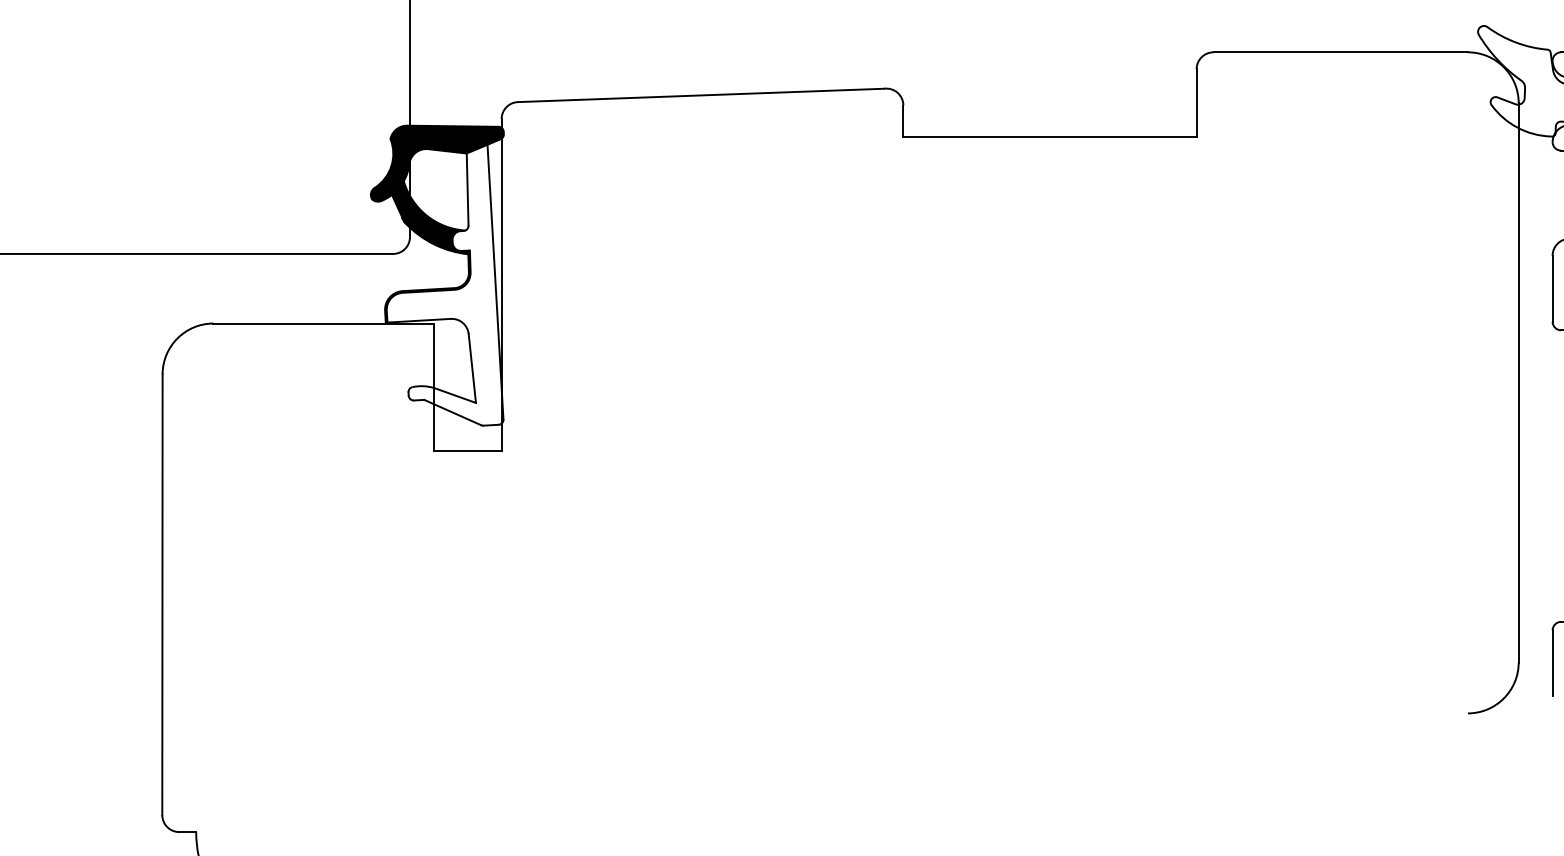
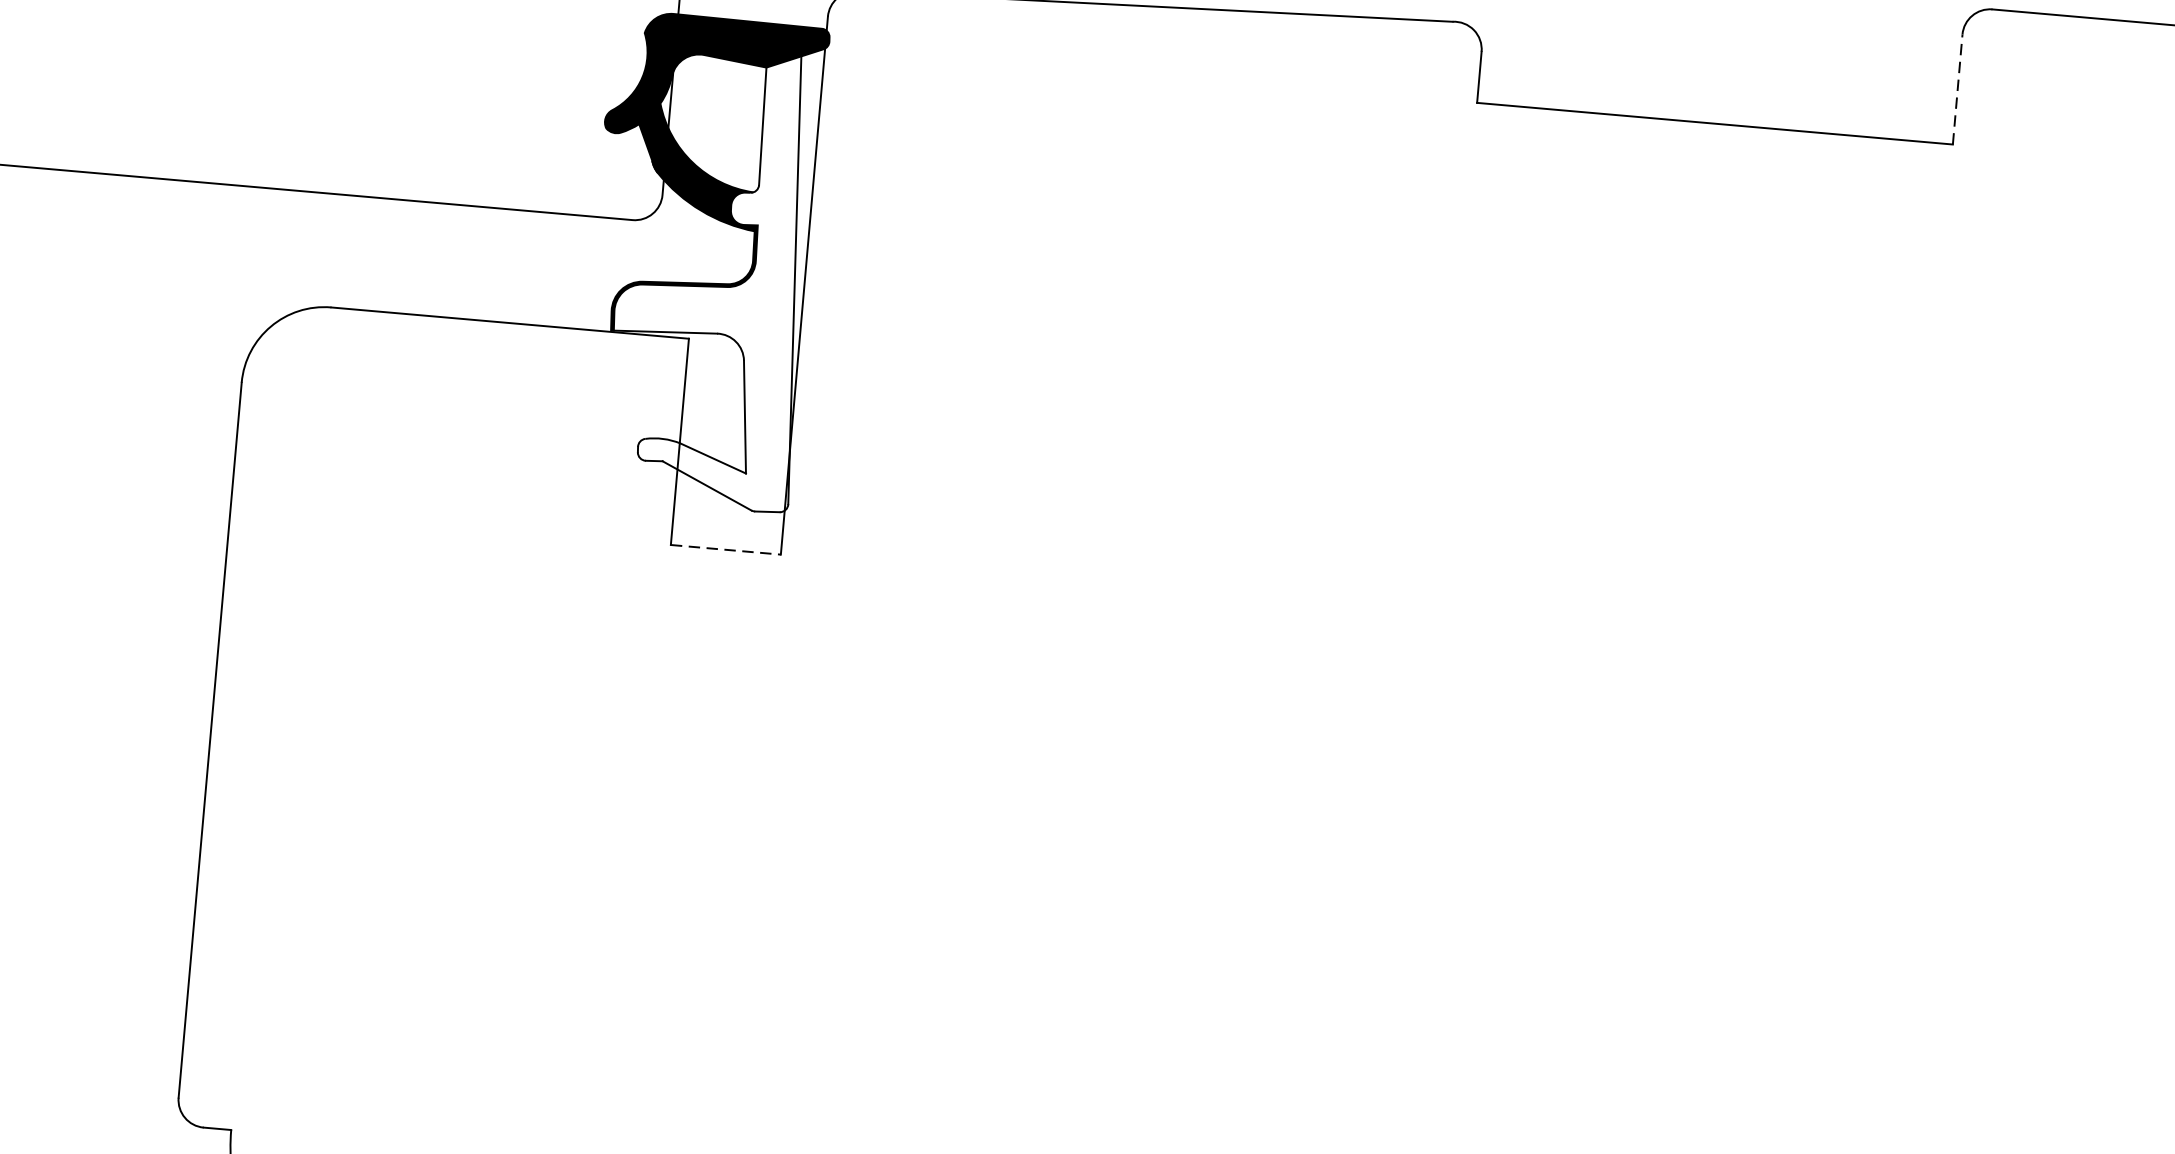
line: (1196, 103) -> (1957, 90), solid -> dashed
line: (467, 450) -> (725, 549), solid -> dashed

